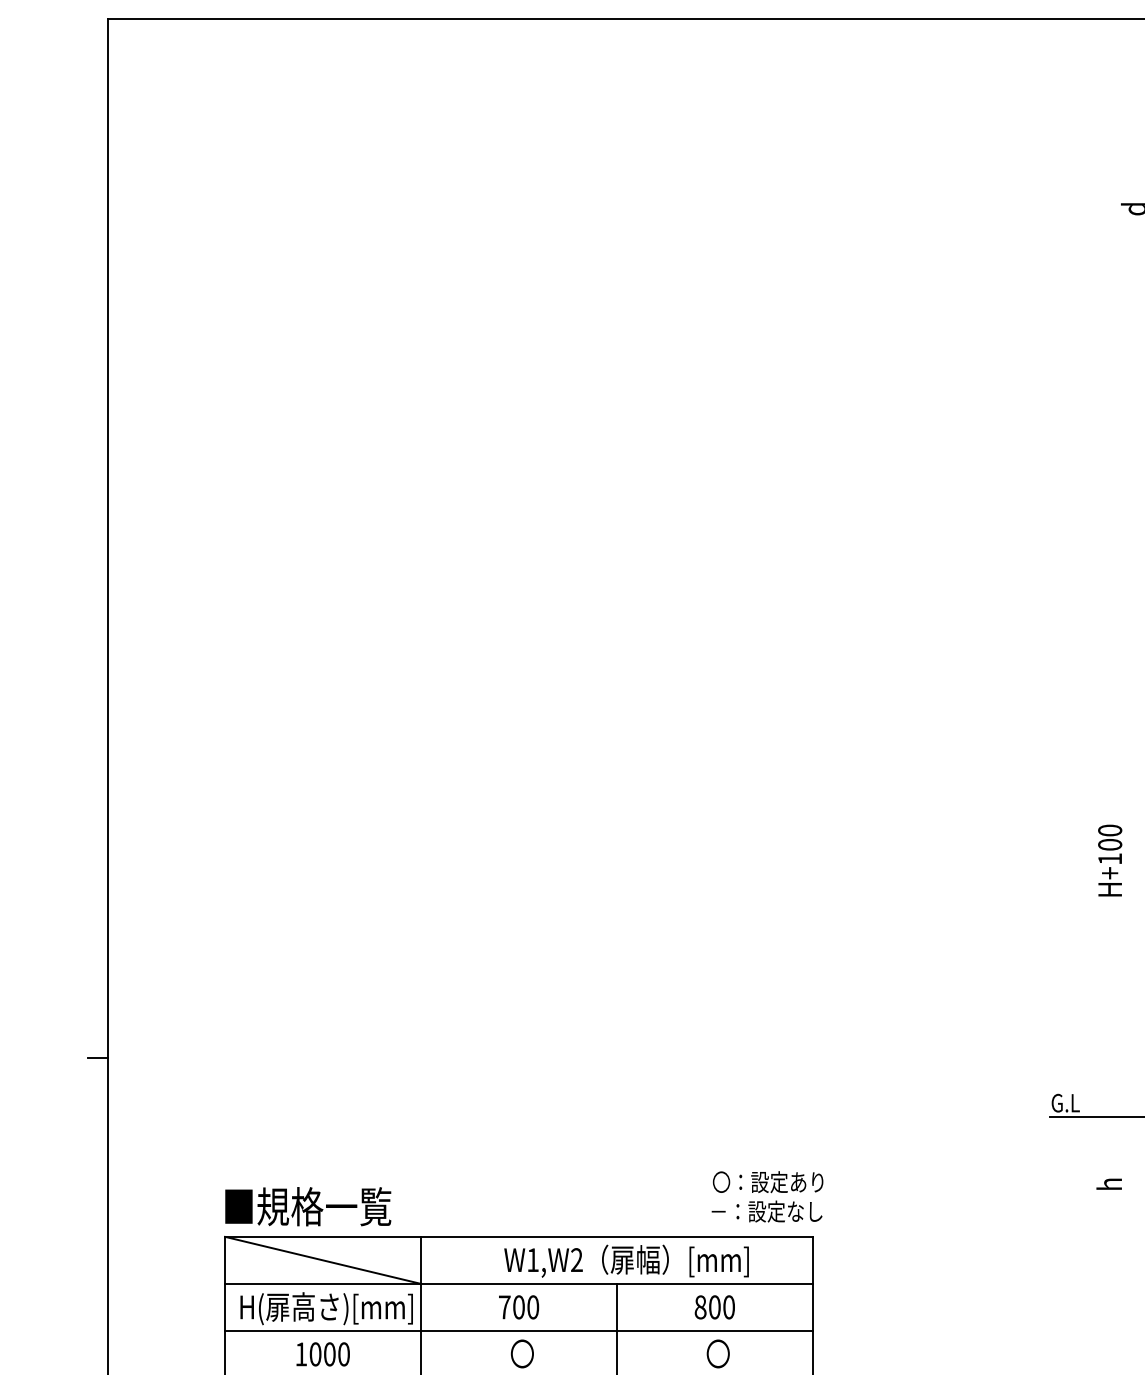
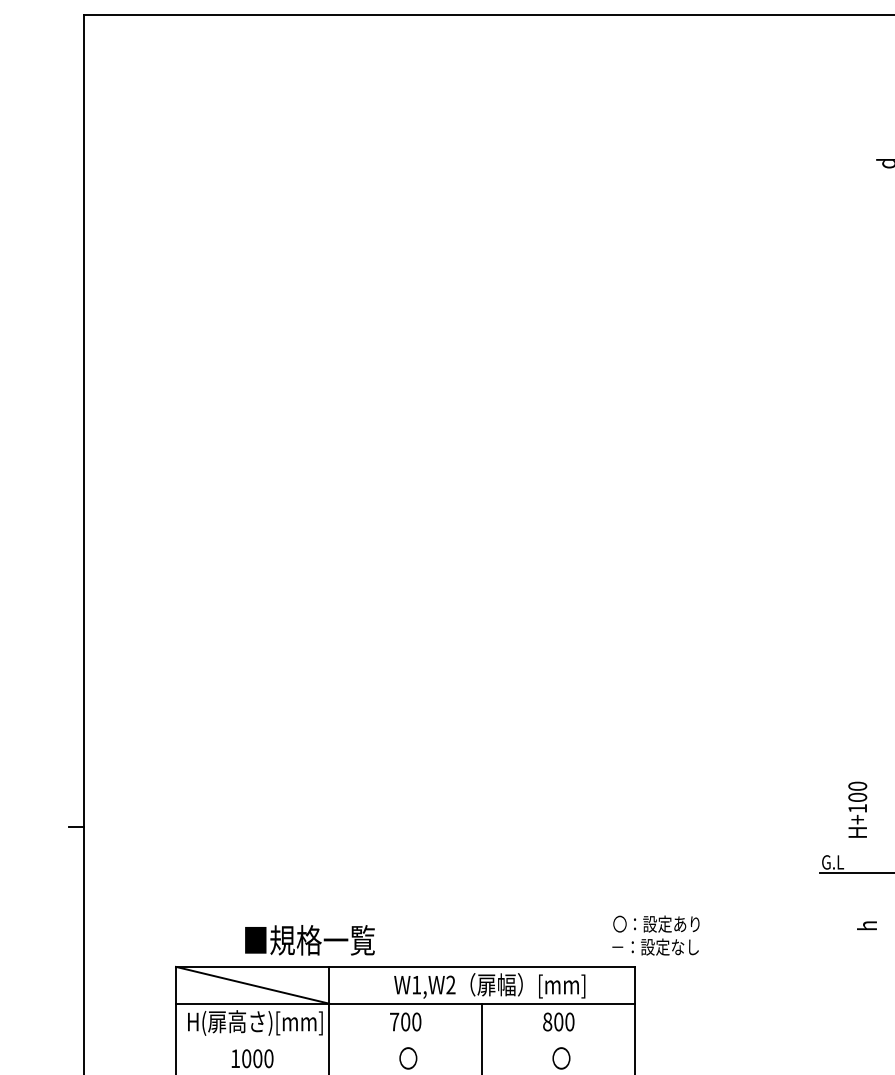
text: (1109, 860) -> (857, 809), moved
text: (766, 1196) -> (655, 935), moved
text: (307, 1206) -> (309, 940), moved
line: (518, 1331) -> (405, 1040), removed

